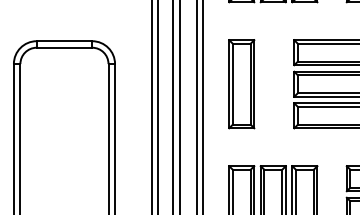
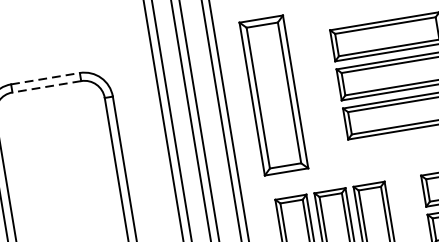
line: (64, 41) -> (45, 79), solid -> dashed
line: (64, 47) -> (46, 86), solid -> dashed
part: (241, 84) -> (273, 96), size x1.4

